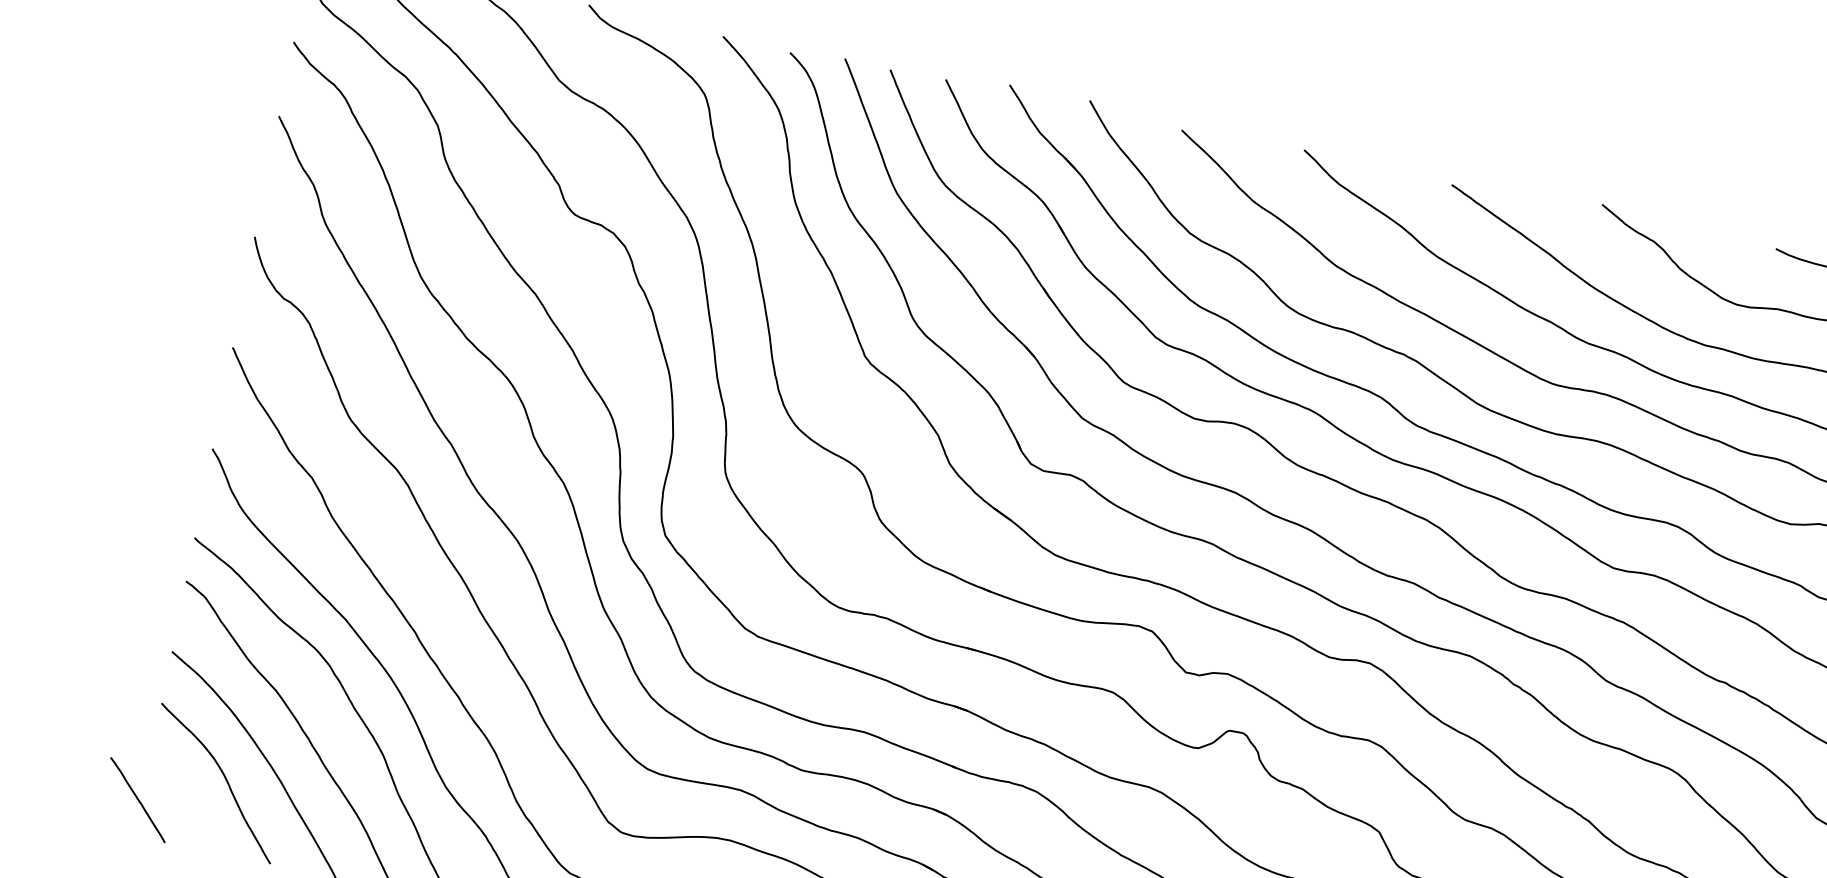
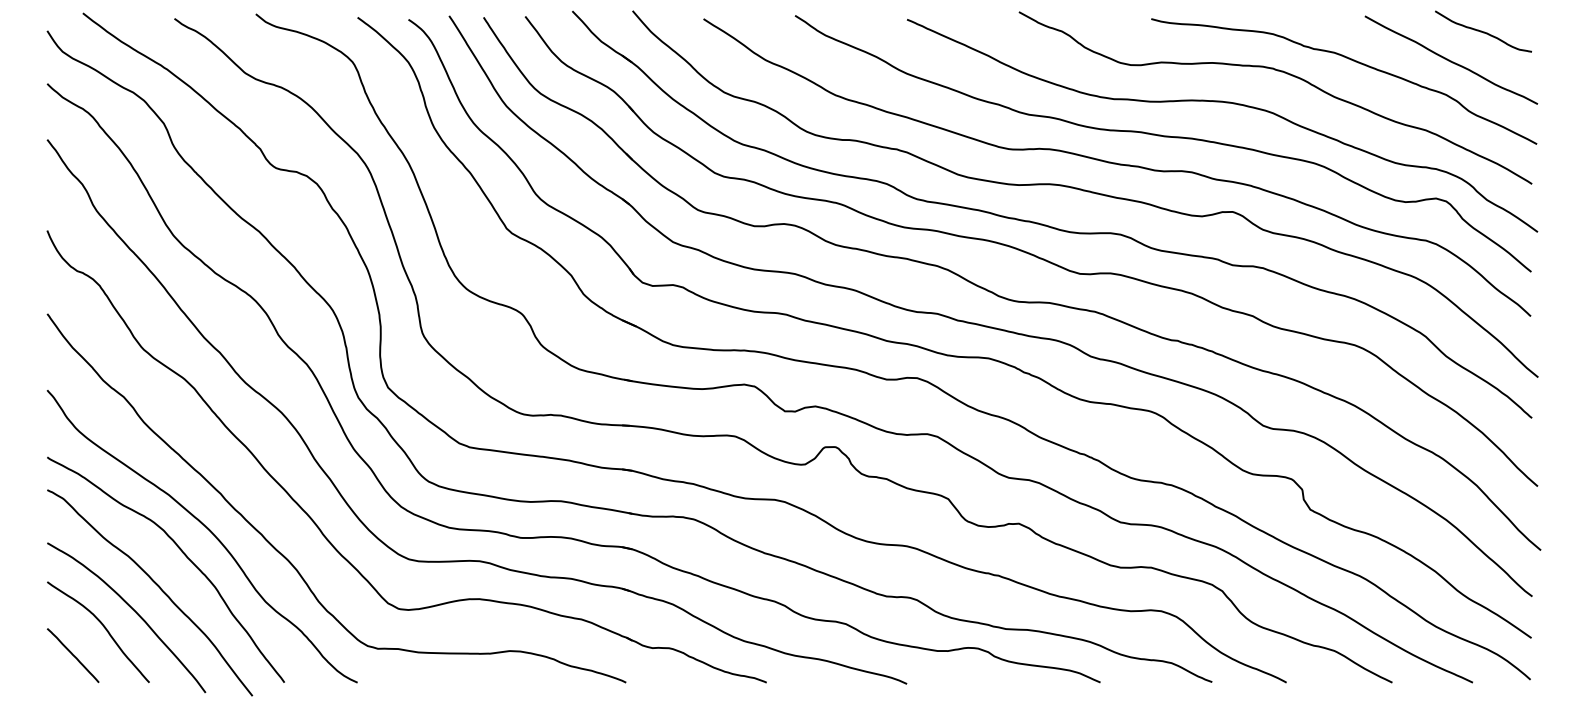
line: (138, 800) -> (73, 655), moved

